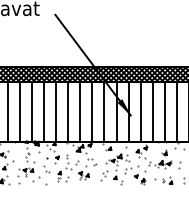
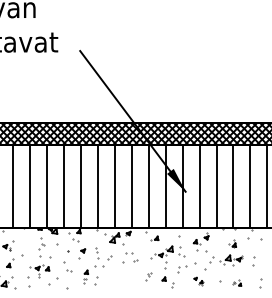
part: (83, 176) -> (119, 276), removed
part: (104, 176) -> (148, 276), size x0.6
part: (139, 179) -> (198, 281), size x0.6
part: (167, 180) -> (237, 282), size x0.6

